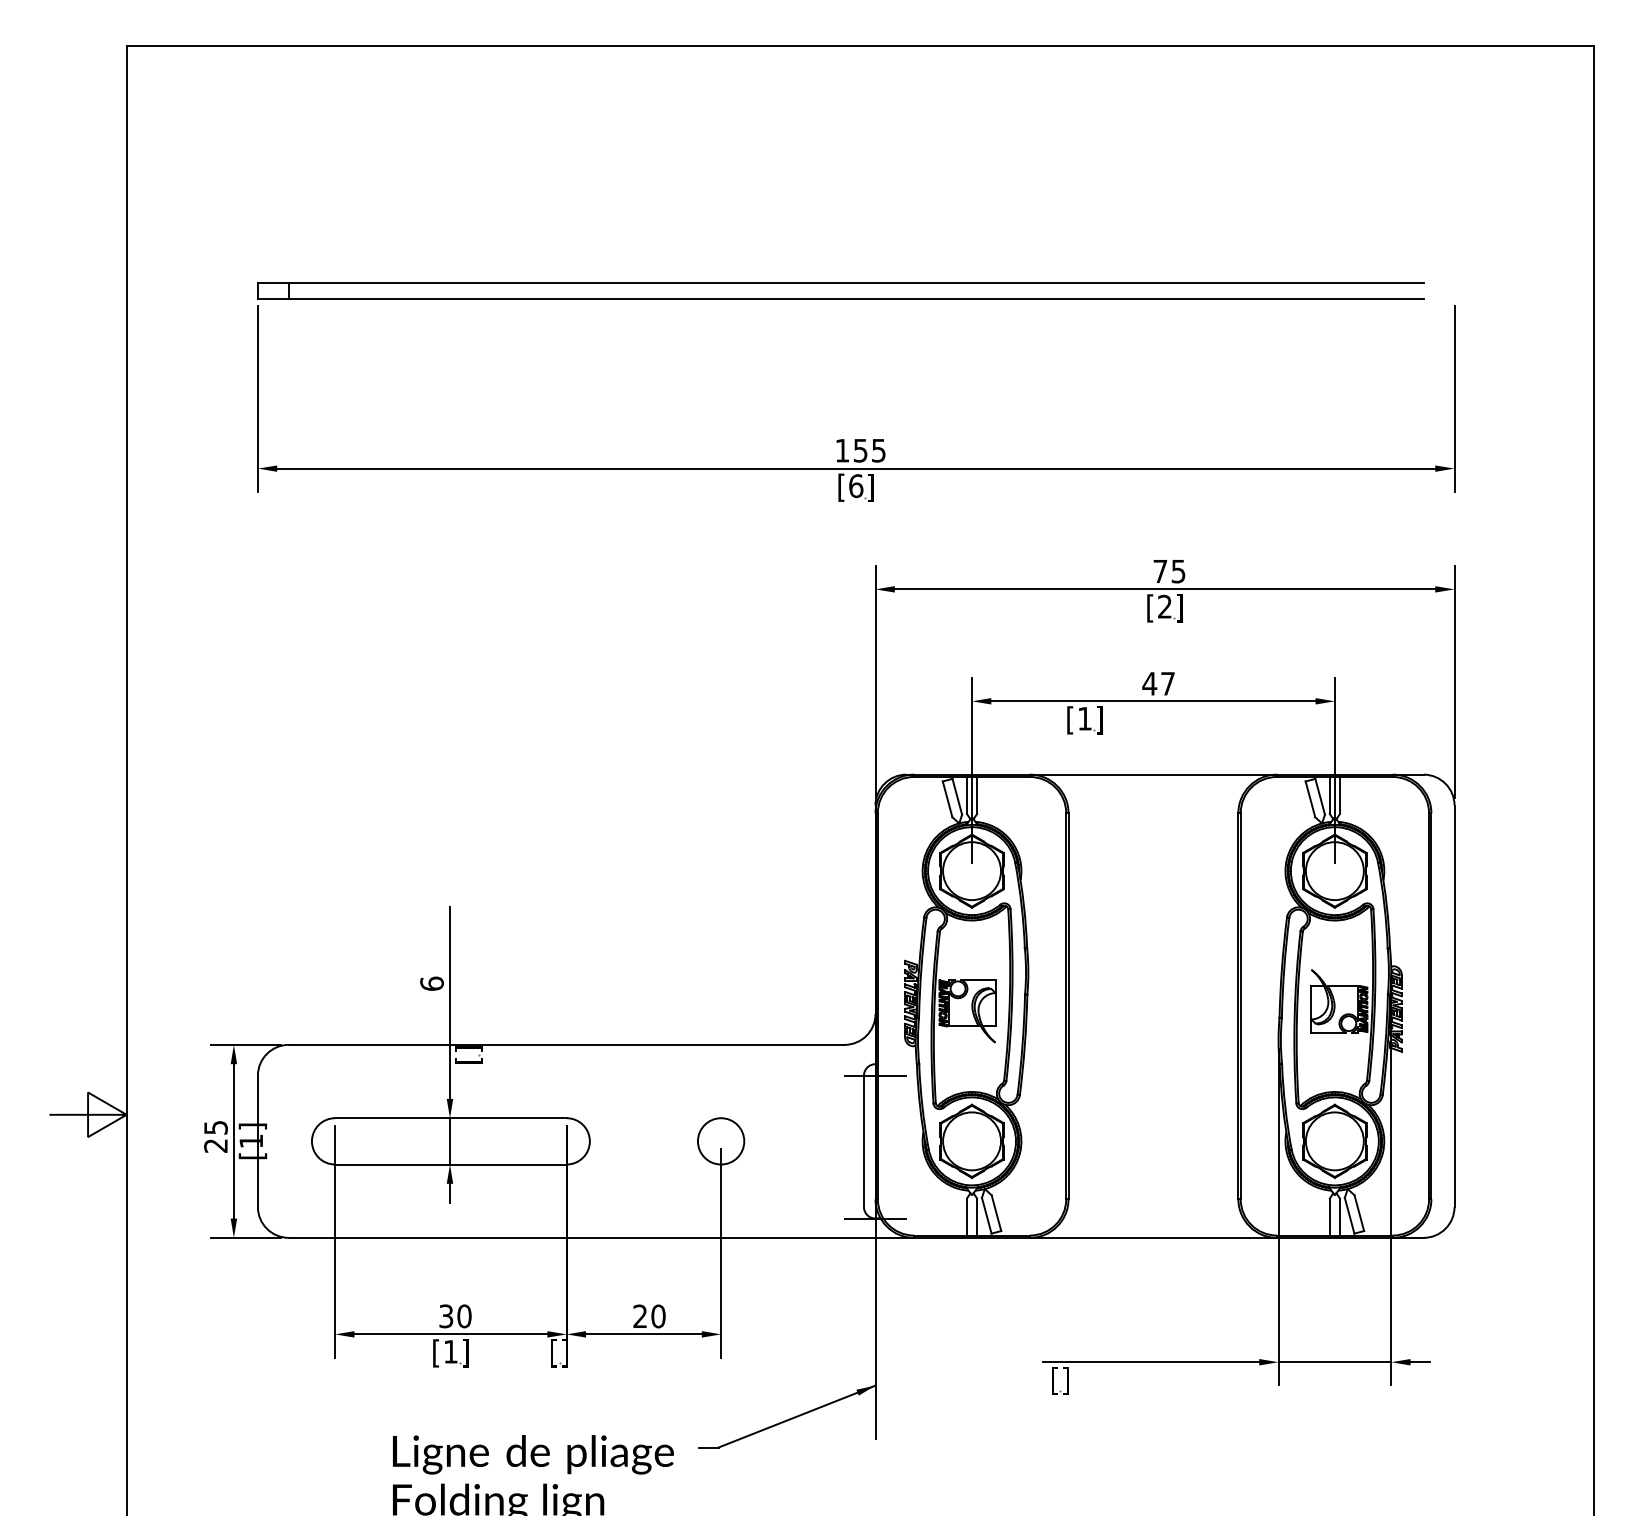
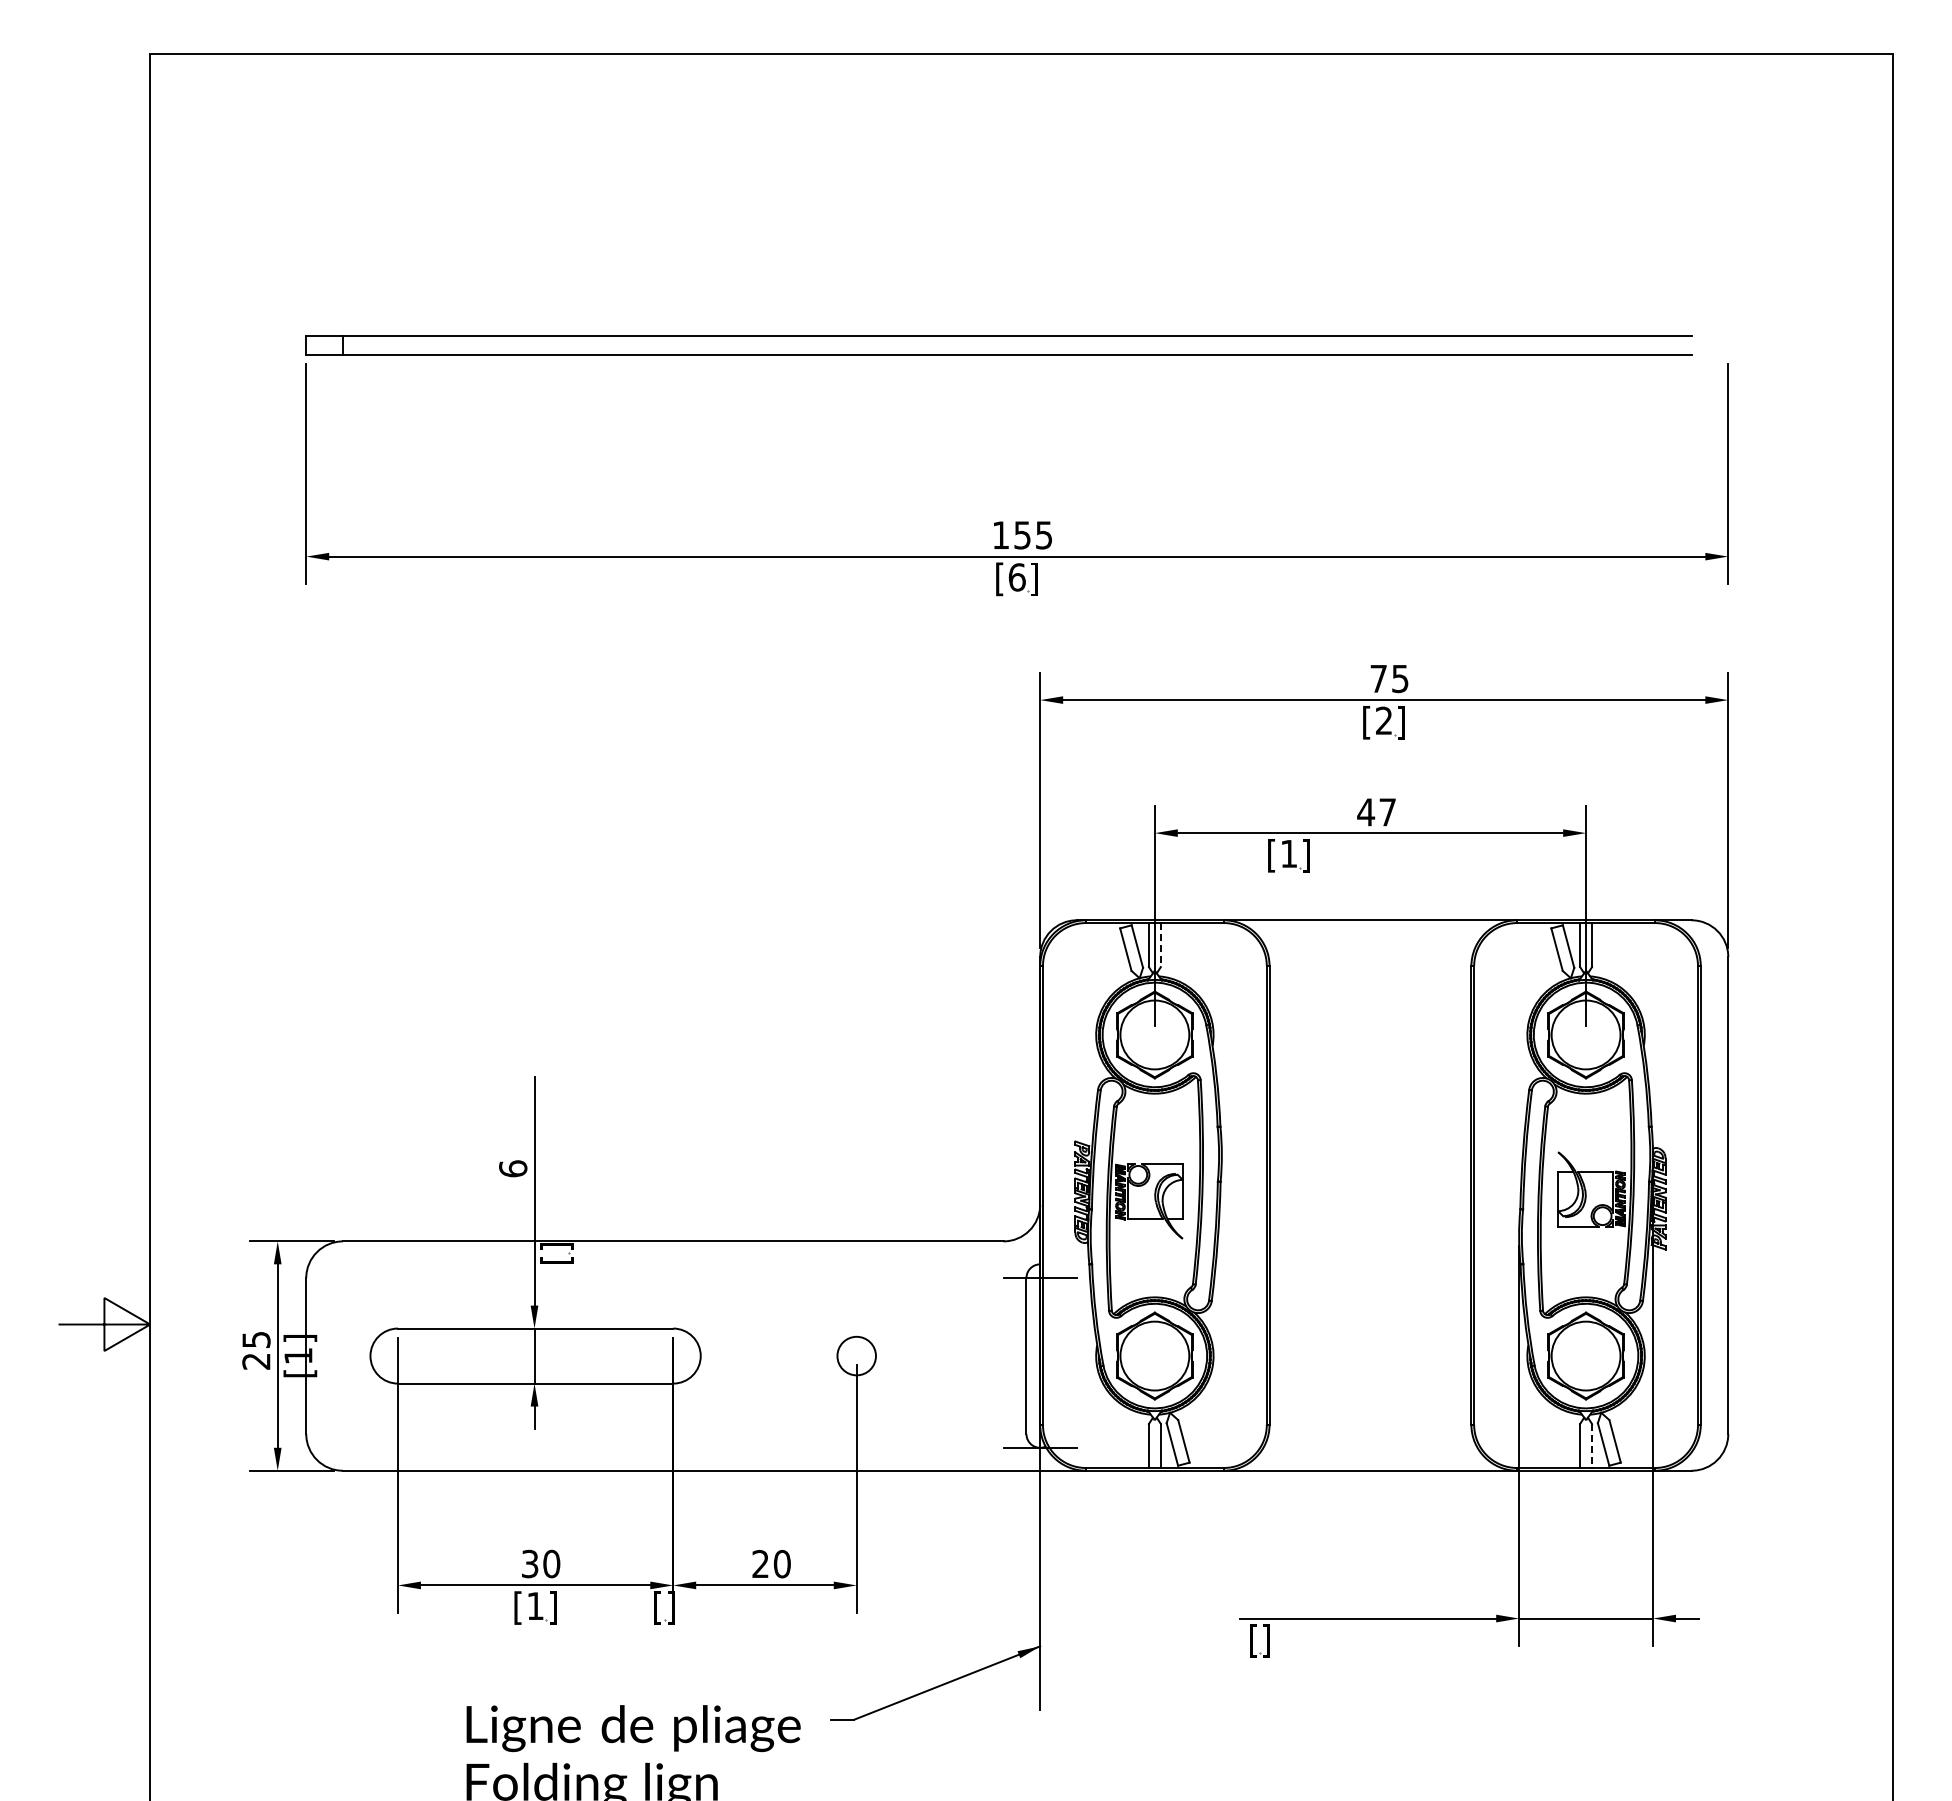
line: (976, 795) -> (1160, 945), solid -> dashed
circle: (720, 1140) -> (856, 1355), size x0.7
line: (1340, 1217) -> (1592, 1446), solid -> dashed

